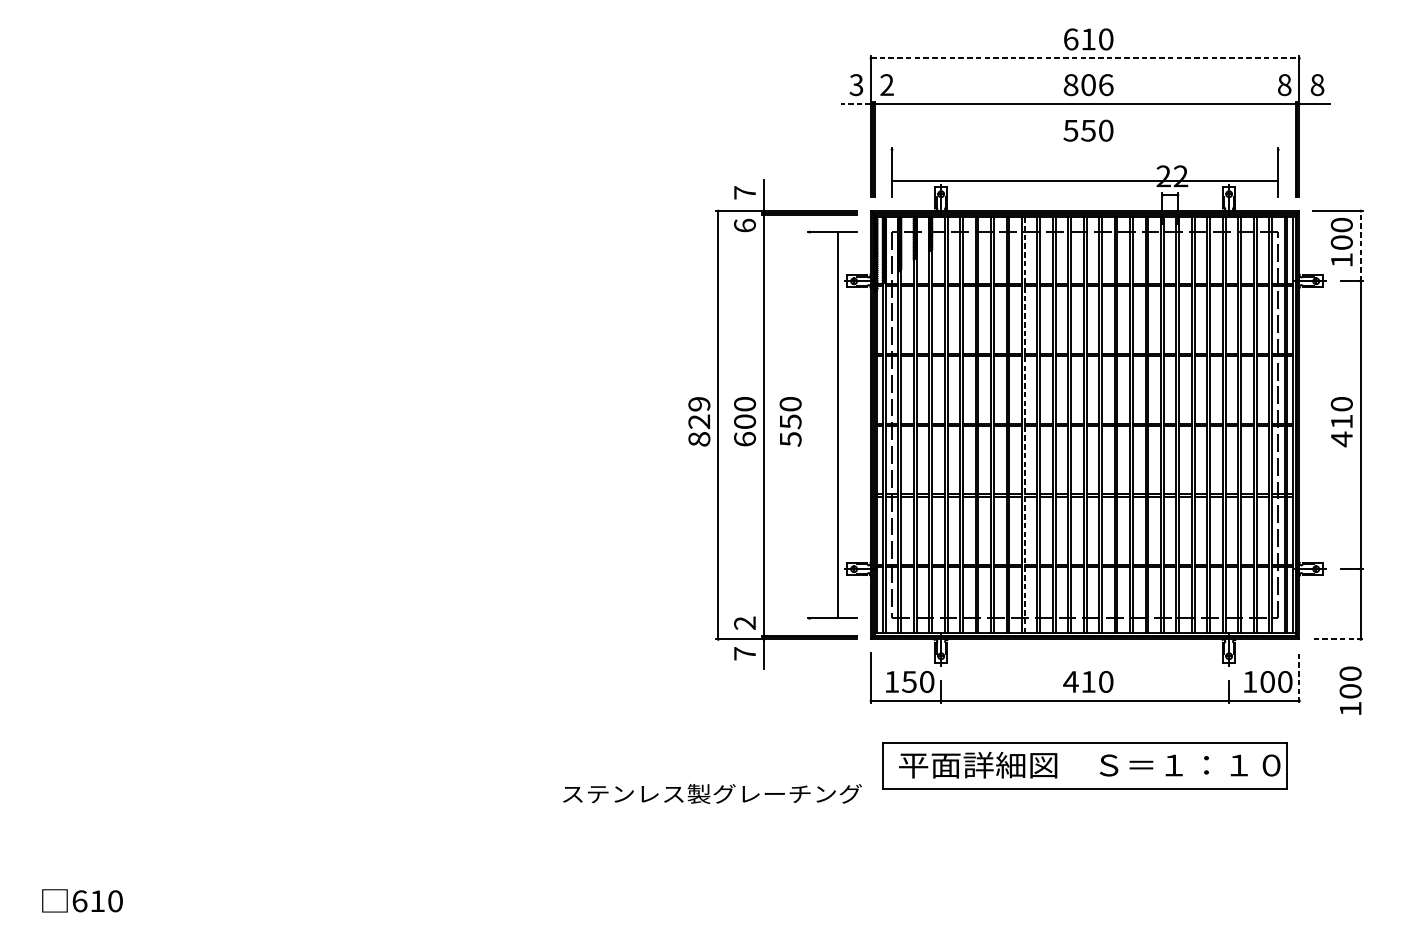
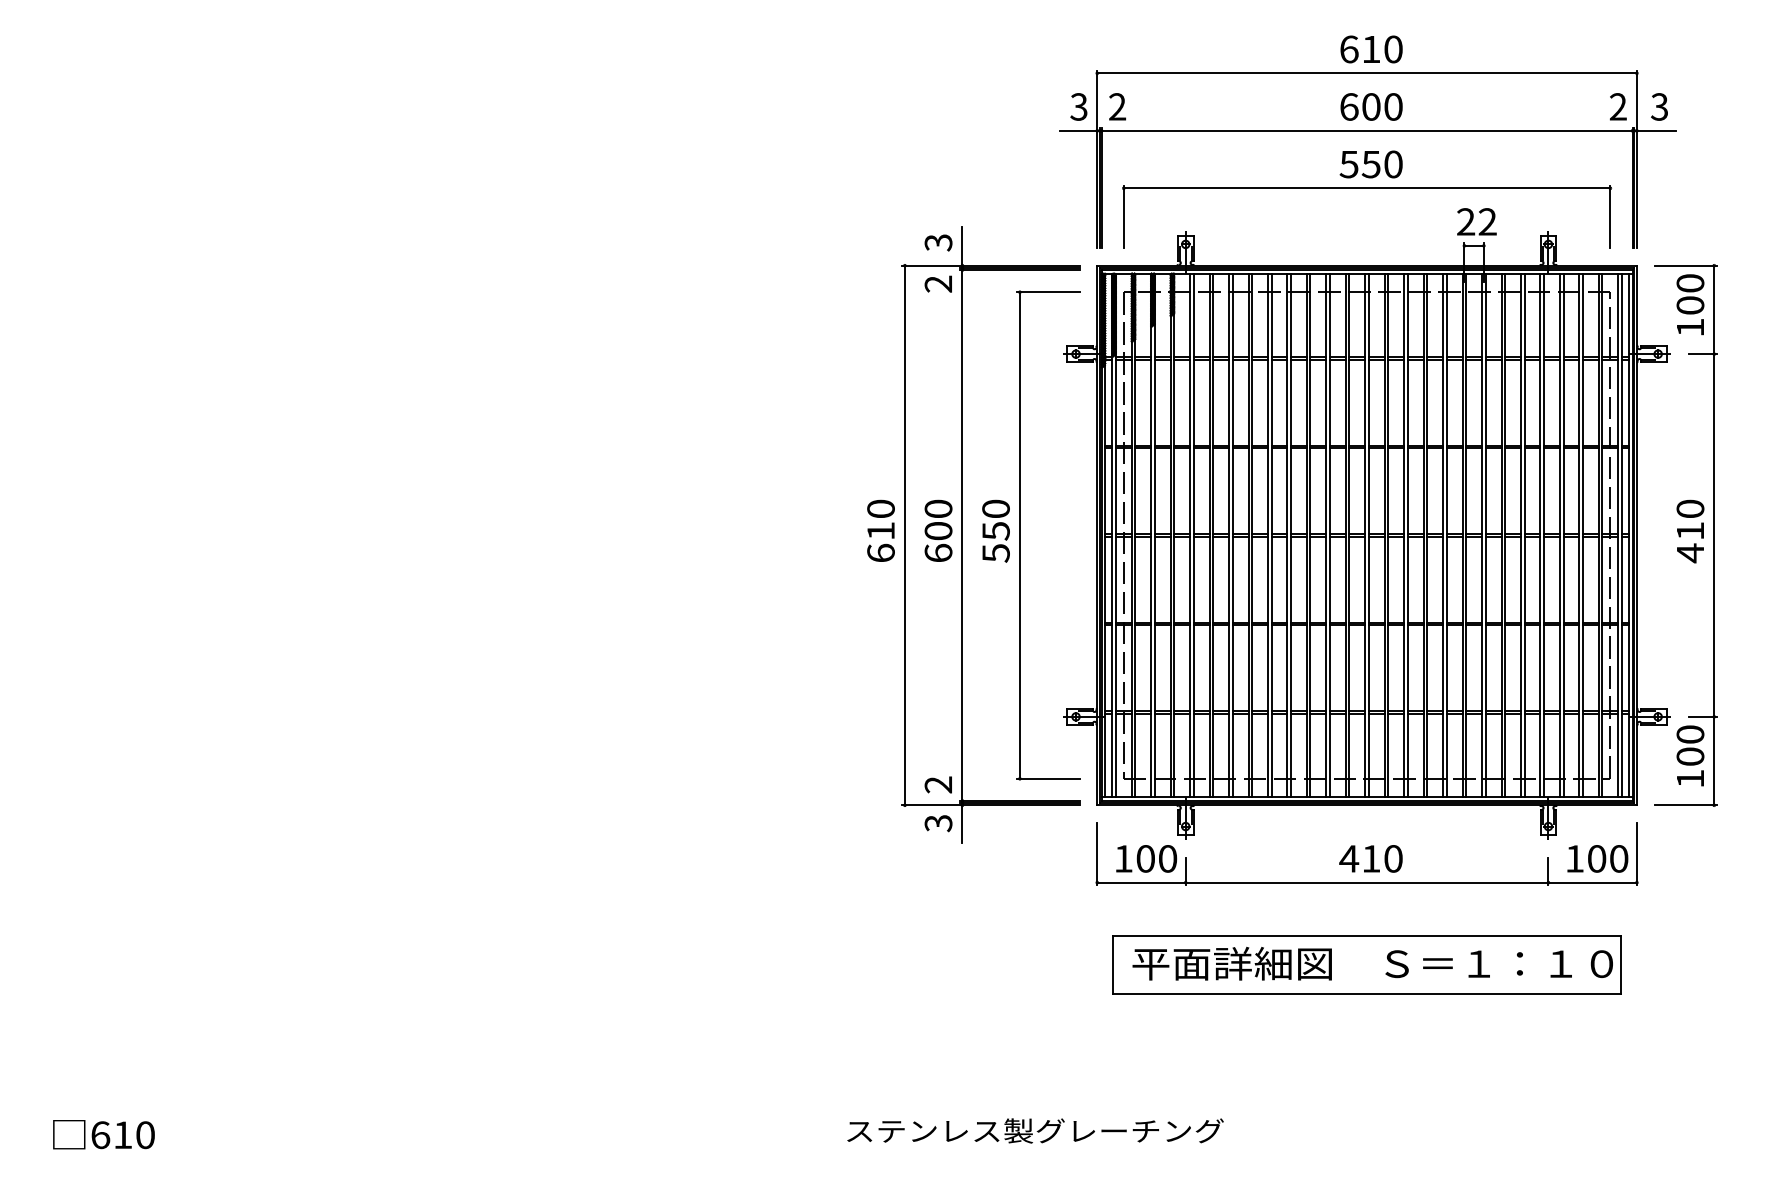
line: (1085, 58) -> (1367, 73), dashed -> solid
text: (1088, 84) -> (1371, 106), 806 -> 600
text: (1283, 84) -> (1617, 106), 8 -> 2
text: (1317, 84) -> (1659, 106), 8 -> 3
line: (856, 103) -> (1078, 130), dashed -> solid
line: (1084, 180) -> (1366, 188), moved
text: (744, 192) -> (938, 242), 7 -> 3
text: (744, 225) -> (938, 283), 6 -> 2
line: (1360, 245) -> (1714, 309), dashed -> solid
text: (698, 421) -> (880, 530), 829 -> 610
line: (837, 425) -> (1019, 535), moved
line: (1025, 425) -> (1291, 535), dashed -> solid
line: (1337, 639) -> (1685, 805), dashed -> solid
text: (744, 653) -> (938, 823), 7 -> 3
line: (1299, 677) -> (1636, 853), dashed -> solid
text: (909, 681) -> (1145, 858), 150 -> 100
text: (1350, 690) -> (1690, 755), moved
text: (712, 793) -> (1035, 1130), moved

